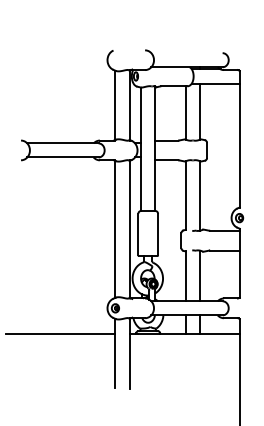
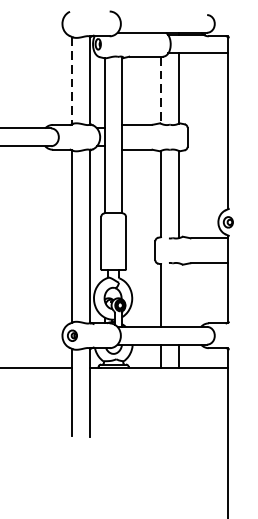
line: (115, 105) -> (72, 80), solid -> dashed
line: (185, 112) -> (160, 89), solid -> dashed
line: (200, 275) -> (179, 294), removed

